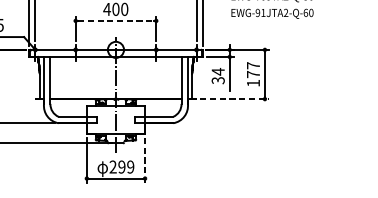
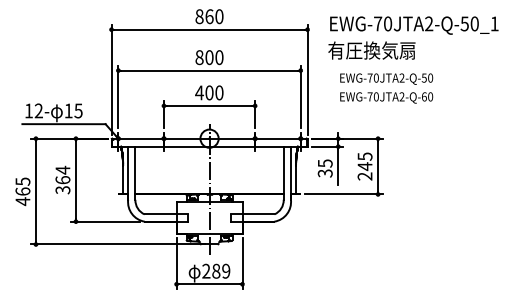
text: (260, 12) -> (372, 96), EWG-91JTA2-Q-60 -> EWG-70JTA2-Q-60
line: (115, 20) -> (209, 105), dashed -> solid
text: (218, 71) -> (325, 163), 34 -> 35
text: (252, 74) -> (364, 166), 177 -> 245
line: (234, 99) -> (343, 194), dashed -> solid
line: (145, 161) -> (242, 264), dashed -> solid
text: (122, 166) -> (216, 270), 299 -> 289

